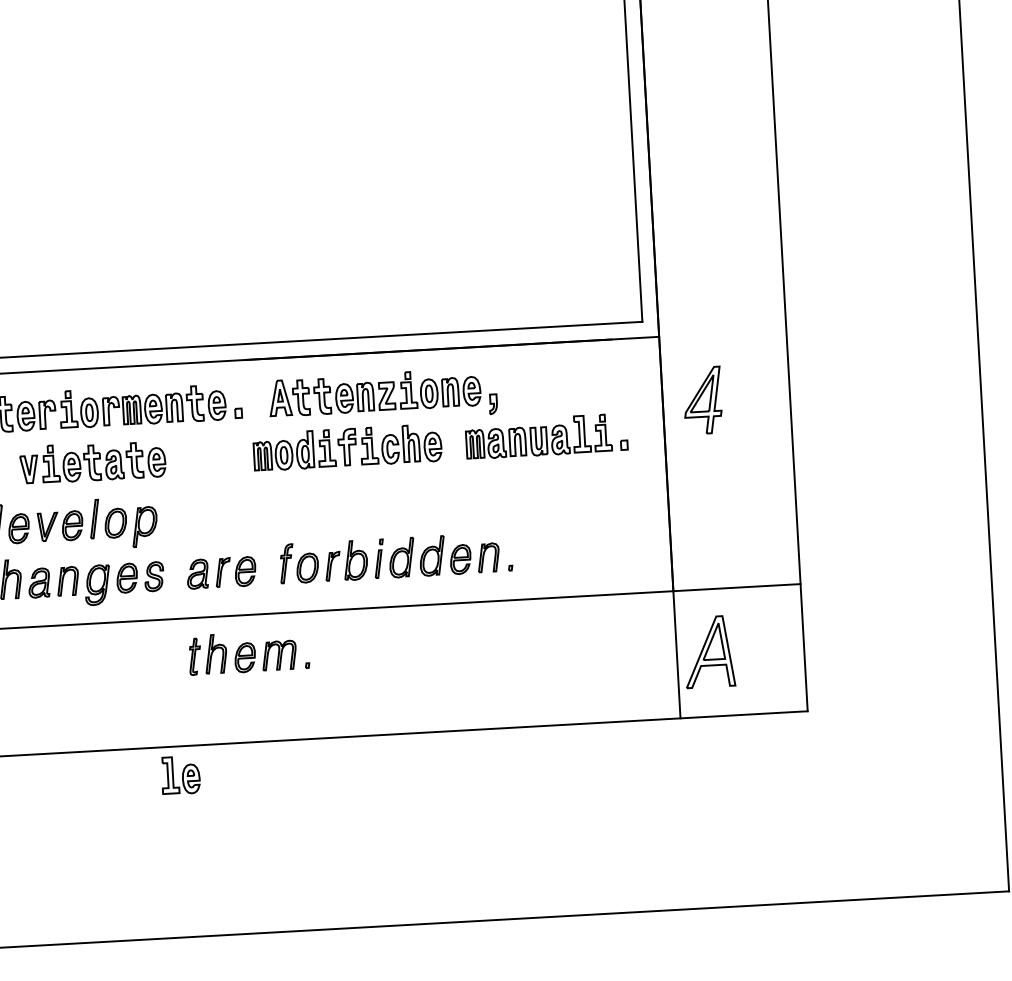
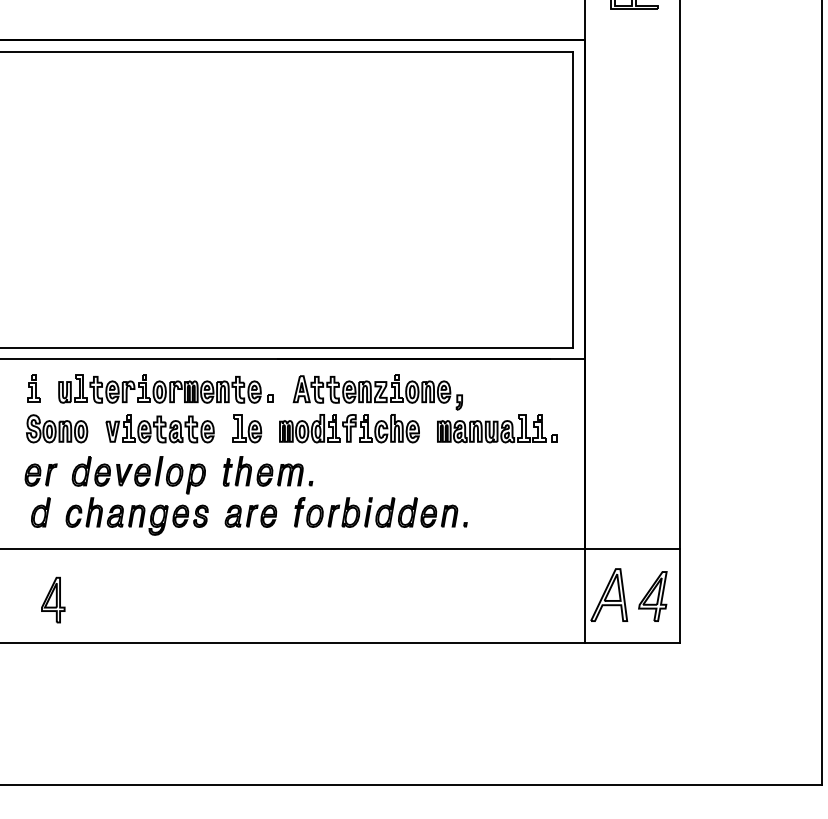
part: (702, 400) -> (652, 596), moved
part: (248, 652) -> (267, 471), moved
part: (181, 775) -> (247, 428), moved

